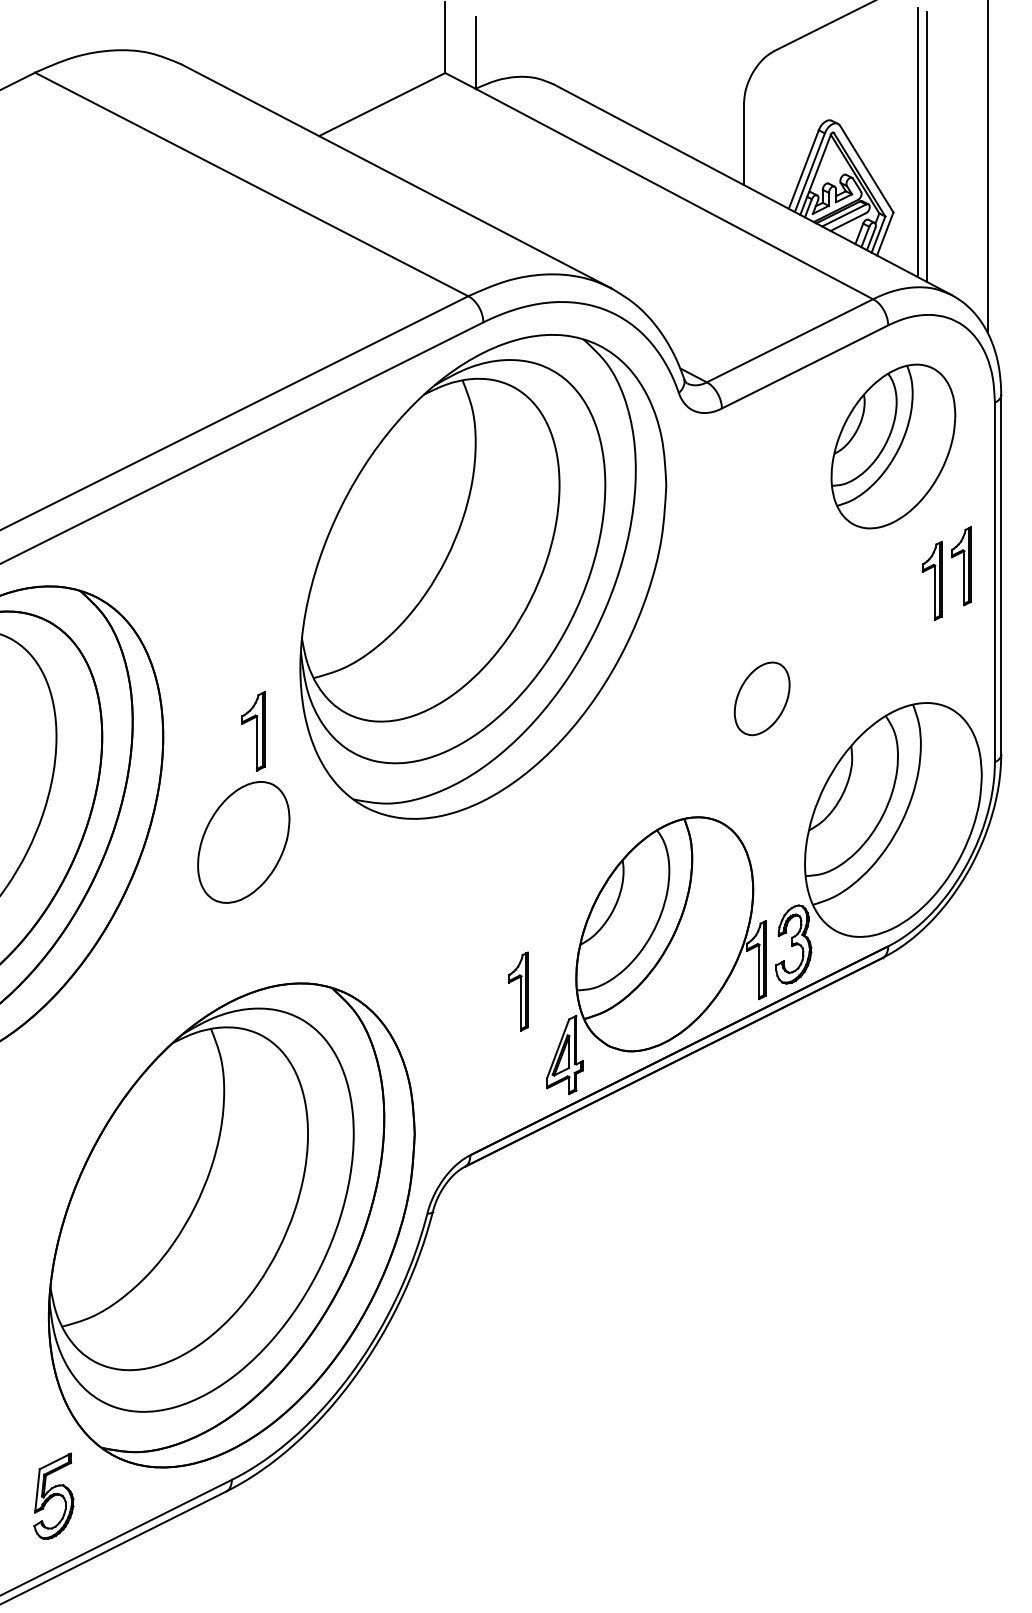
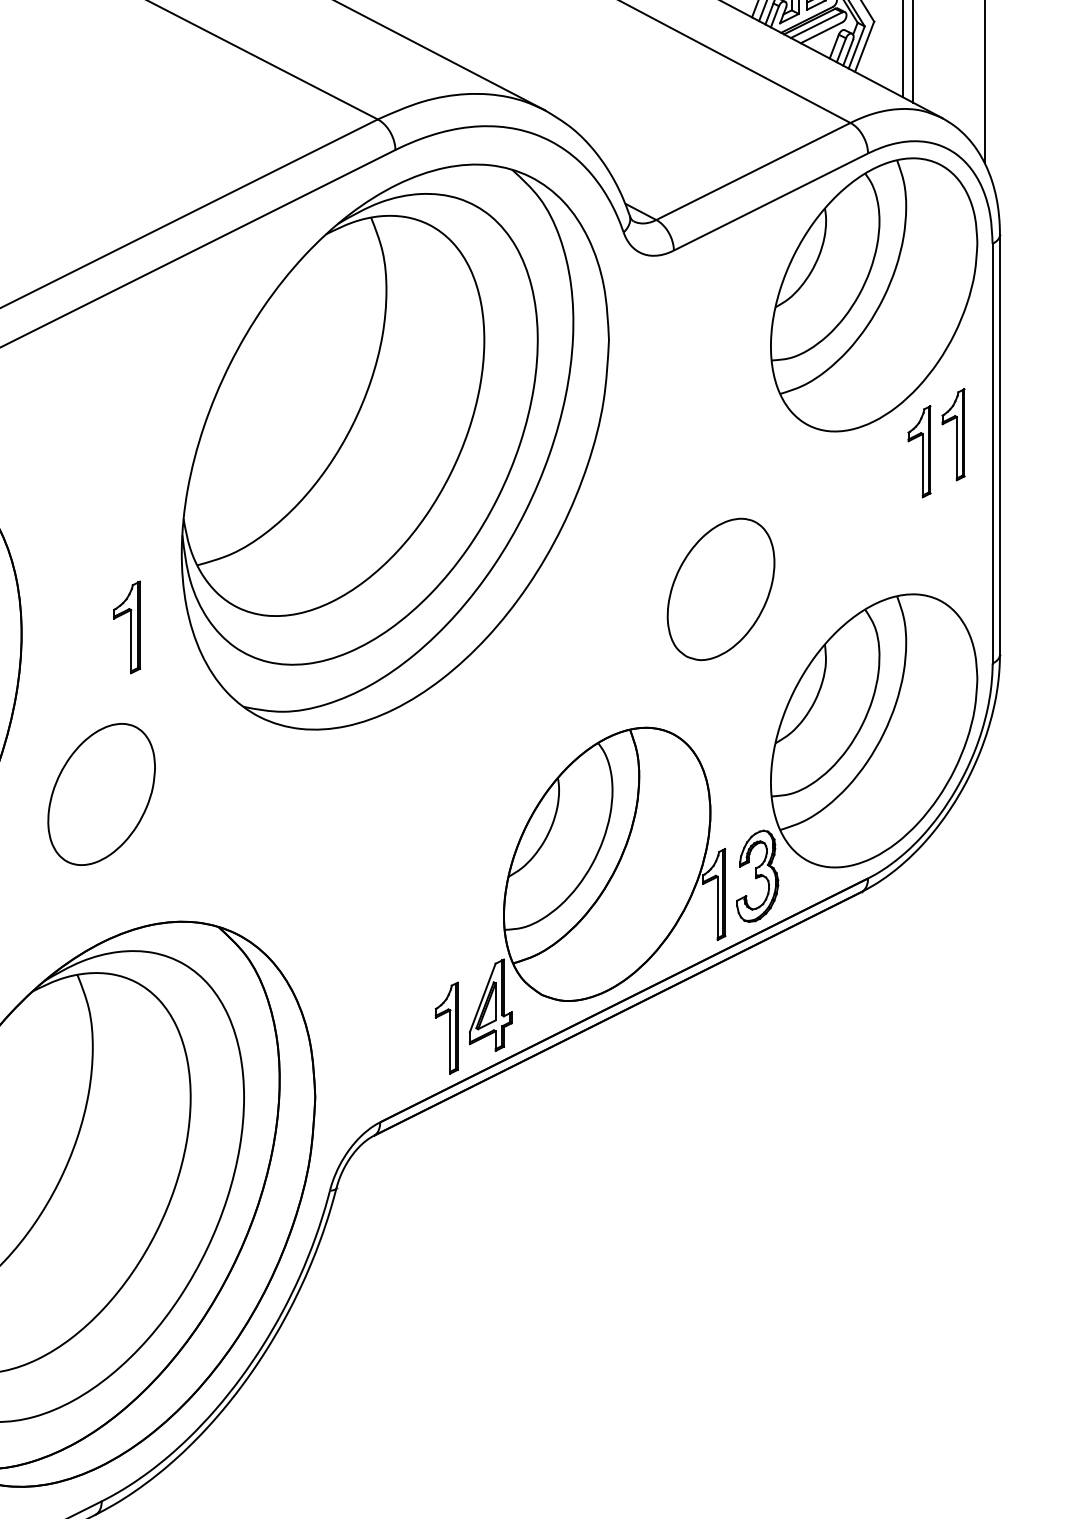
part: (893, 446) -> (874, 294), size x1.43
part: (761, 698) -> (720, 589), size x1.67
part: (243, 842) -> (101, 794), moved
part: (518, 991) -> (446, 1028), moved

